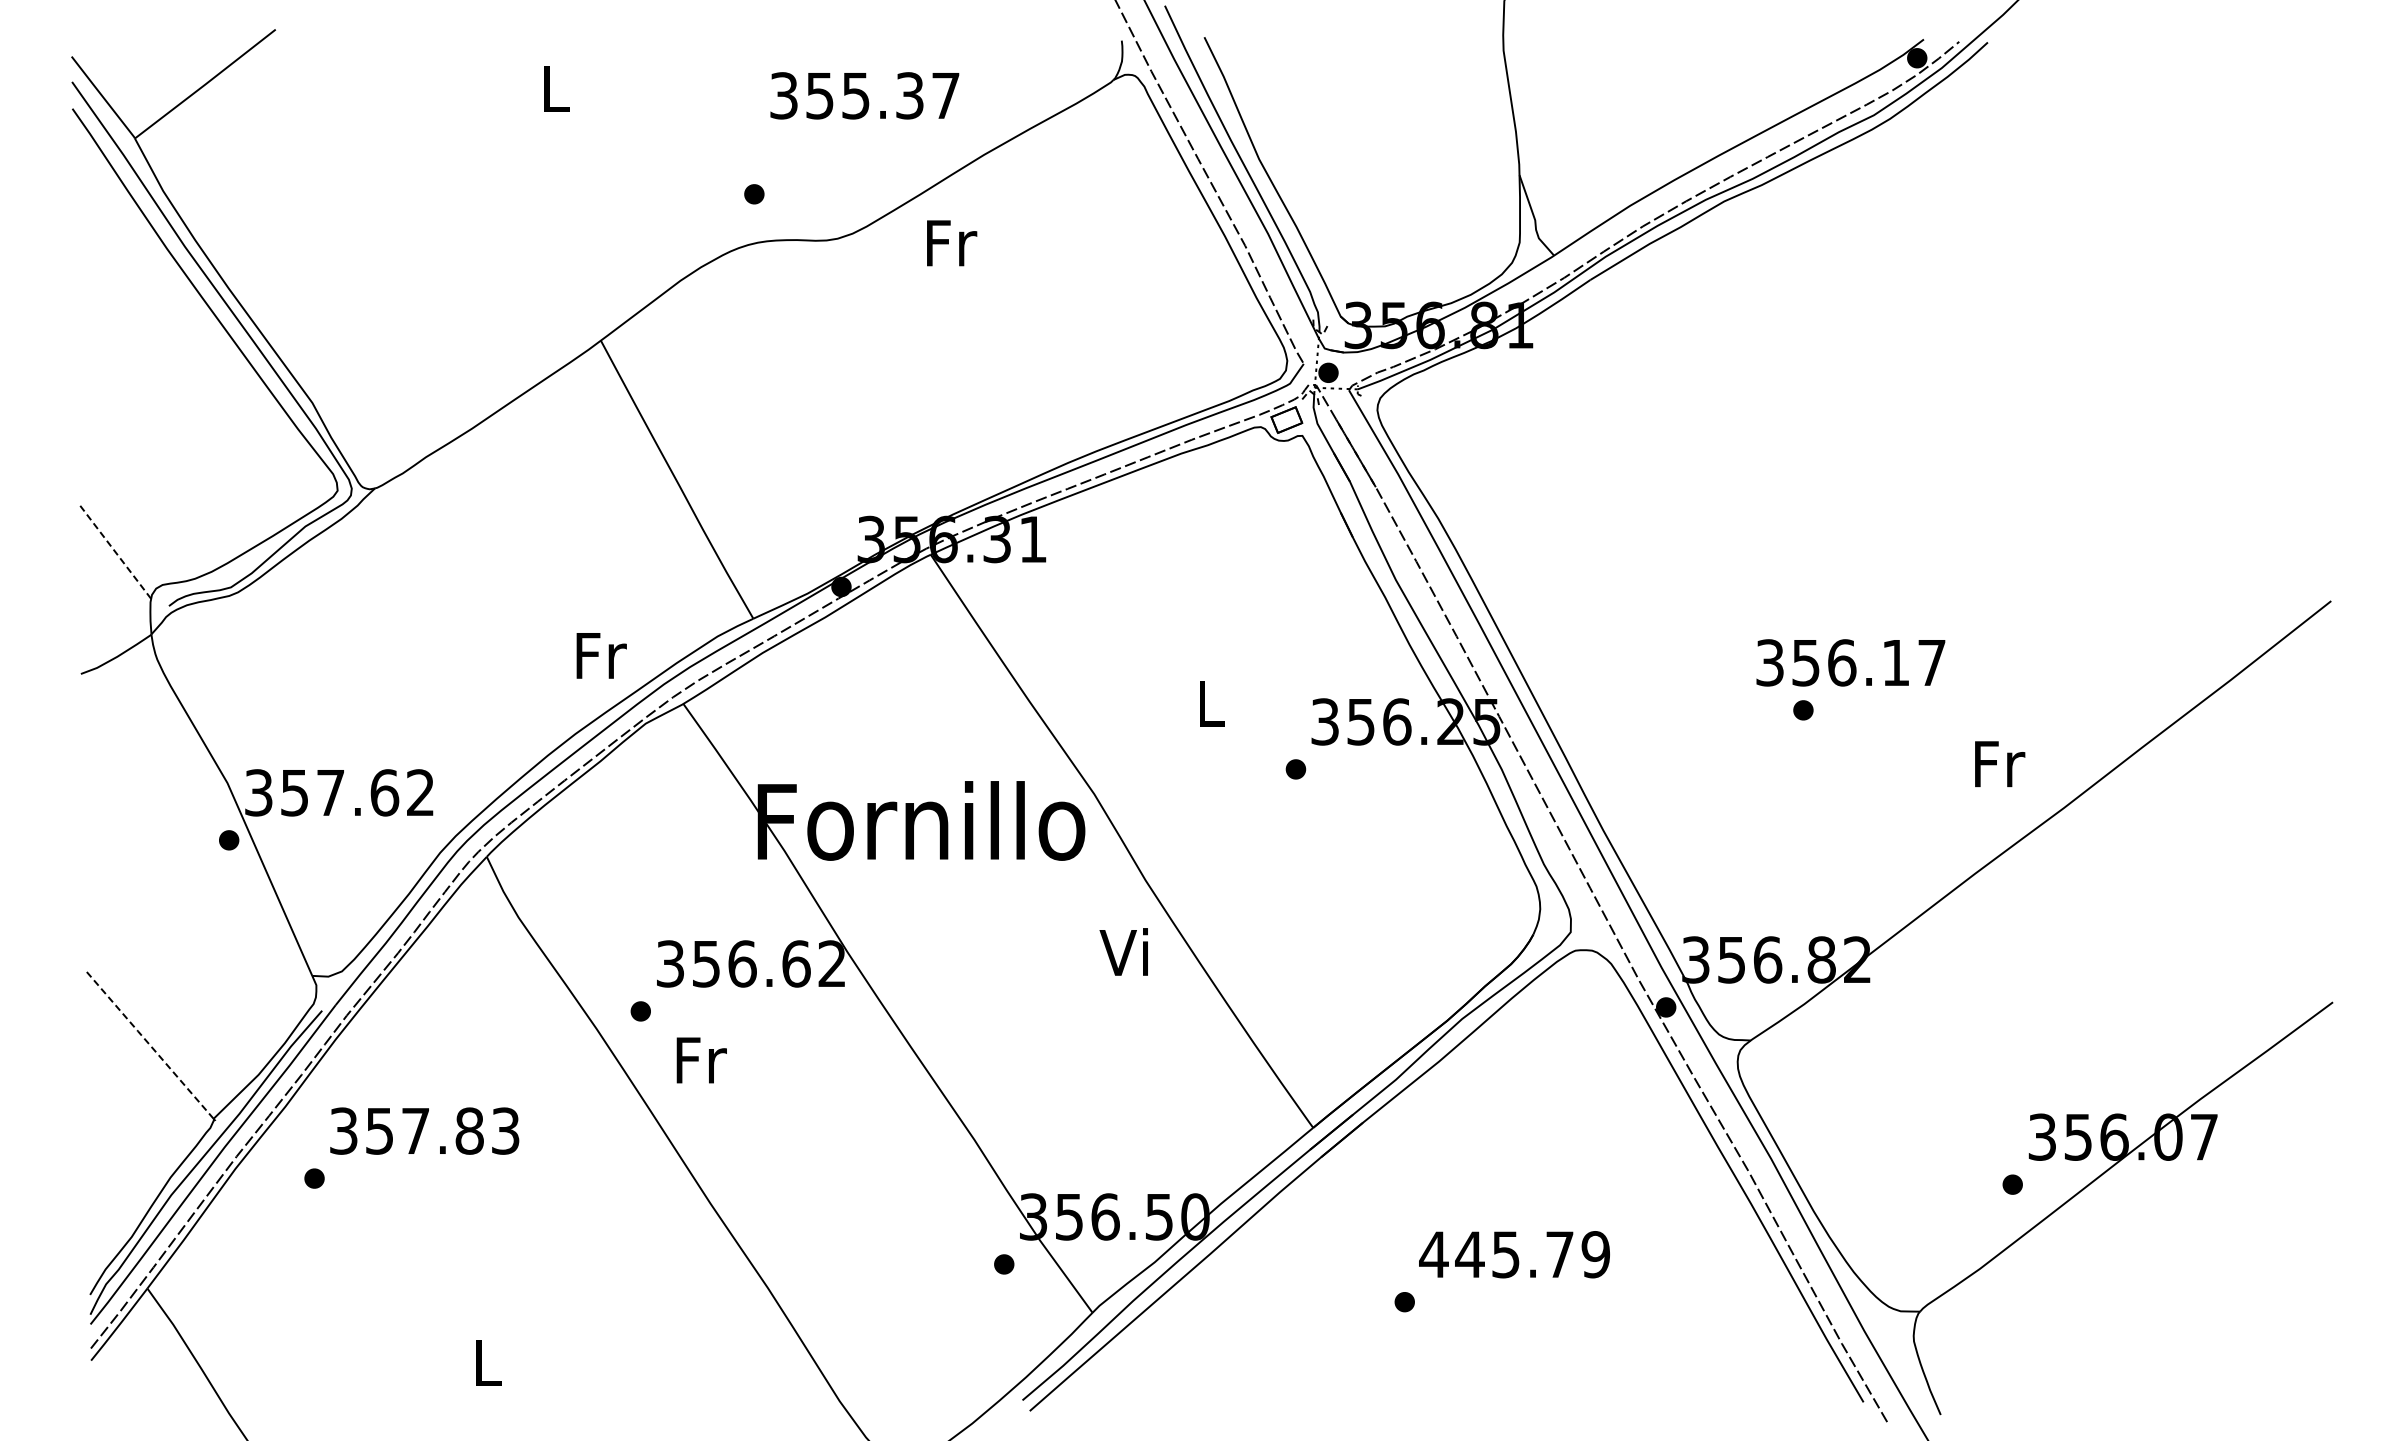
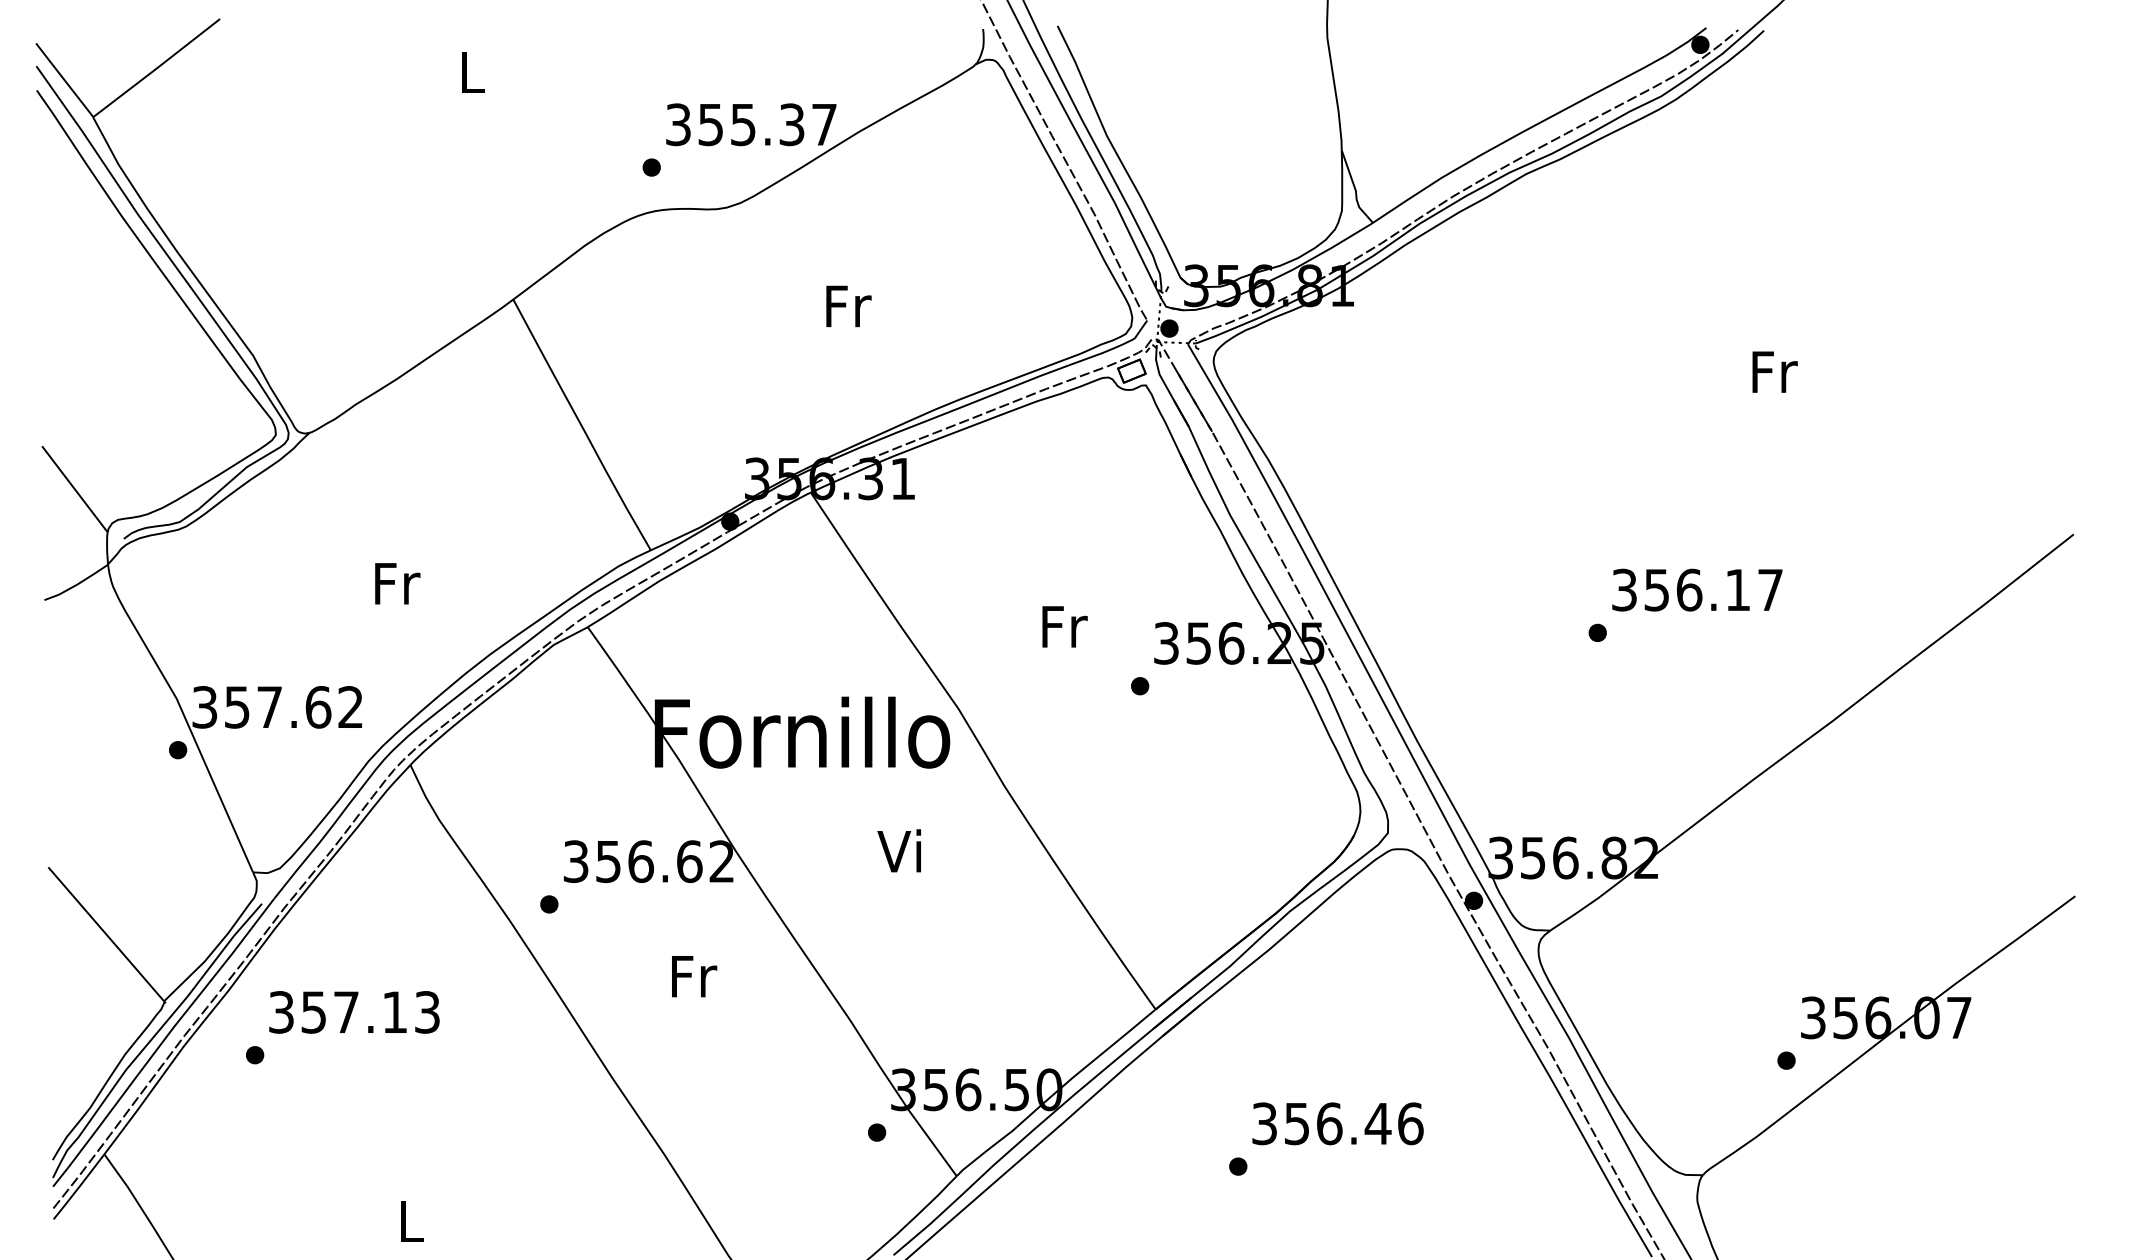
text: (864, 95) -> (751, 124), moved
text: (952, 243) -> (849, 306), moved
line: (114, 550) -> (74, 488), dashed -> solid
text: (601, 655) -> (397, 583), moved
text: (1850, 662) -> (1697, 589), moved
text: (1212, 703) -> (1064, 626), L -> Fr
text: (2000, 764) -> (1775, 372), moved
text: (1123, 951) -> (898, 850), moved
line: (149, 1044) -> (106, 934), dashed -> solid
text: (701, 1060) -> (694, 976), moved
text: (469, 1130) -> (394, 1011), 357.83 -> 357.13
text: (1514, 1254) -> (1337, 1123), 445.79 -> 356.46

